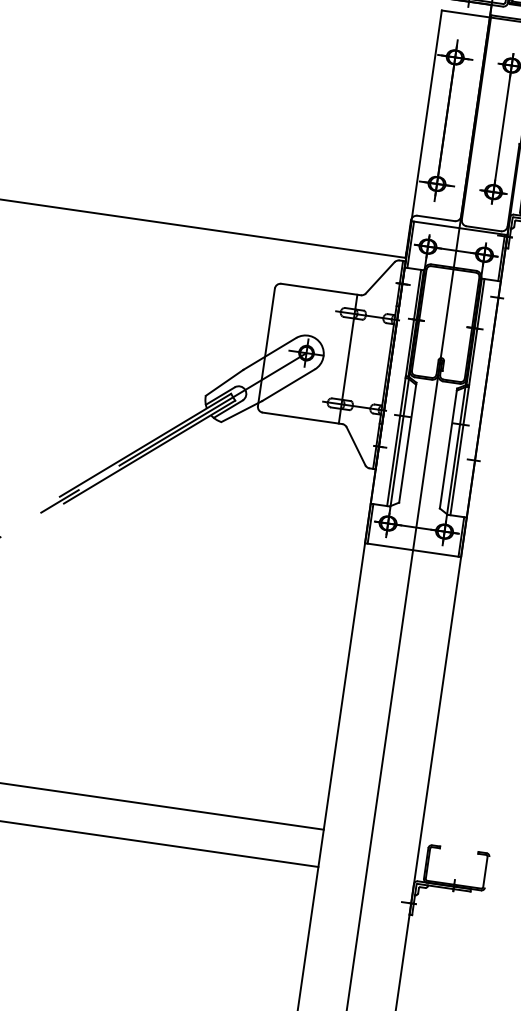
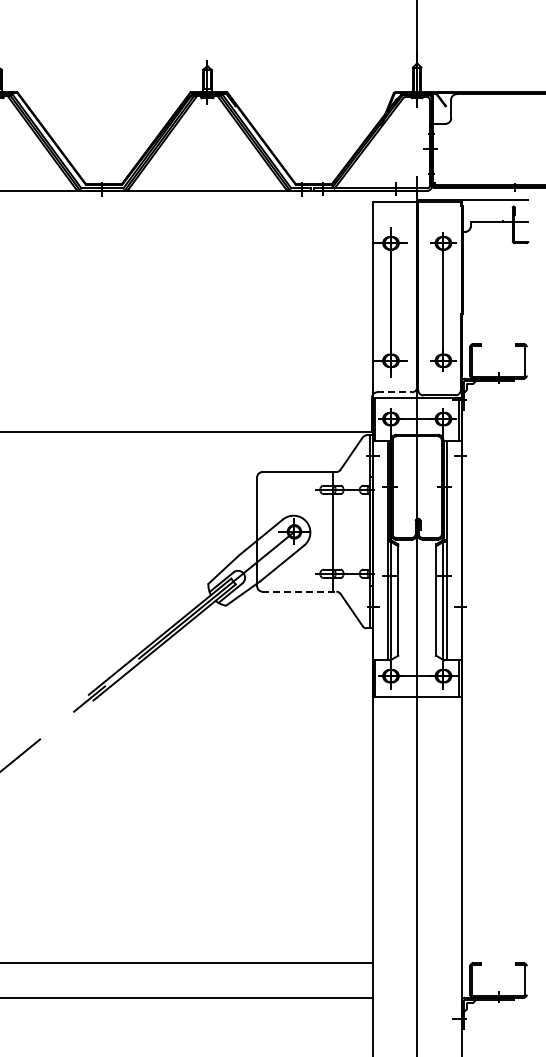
line: (436, 218) -> (395, 392), solid -> dashed
line: (302, 418) -> (299, 591), solid -> dashed

